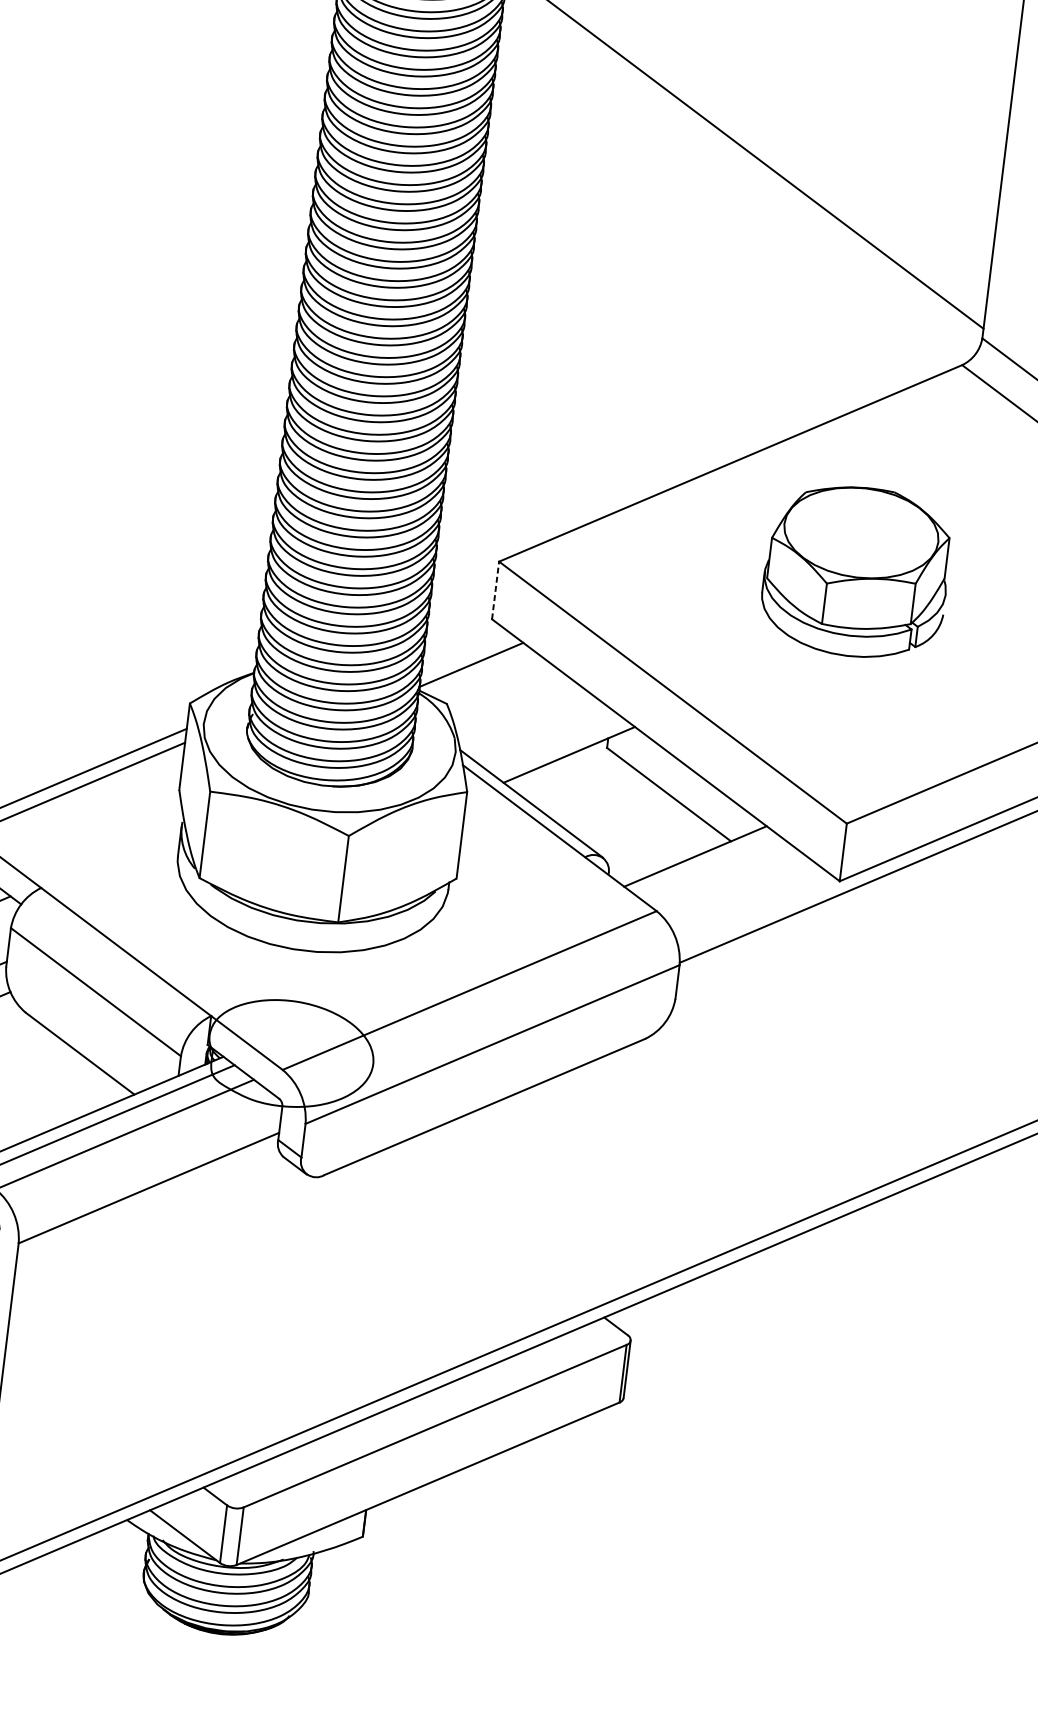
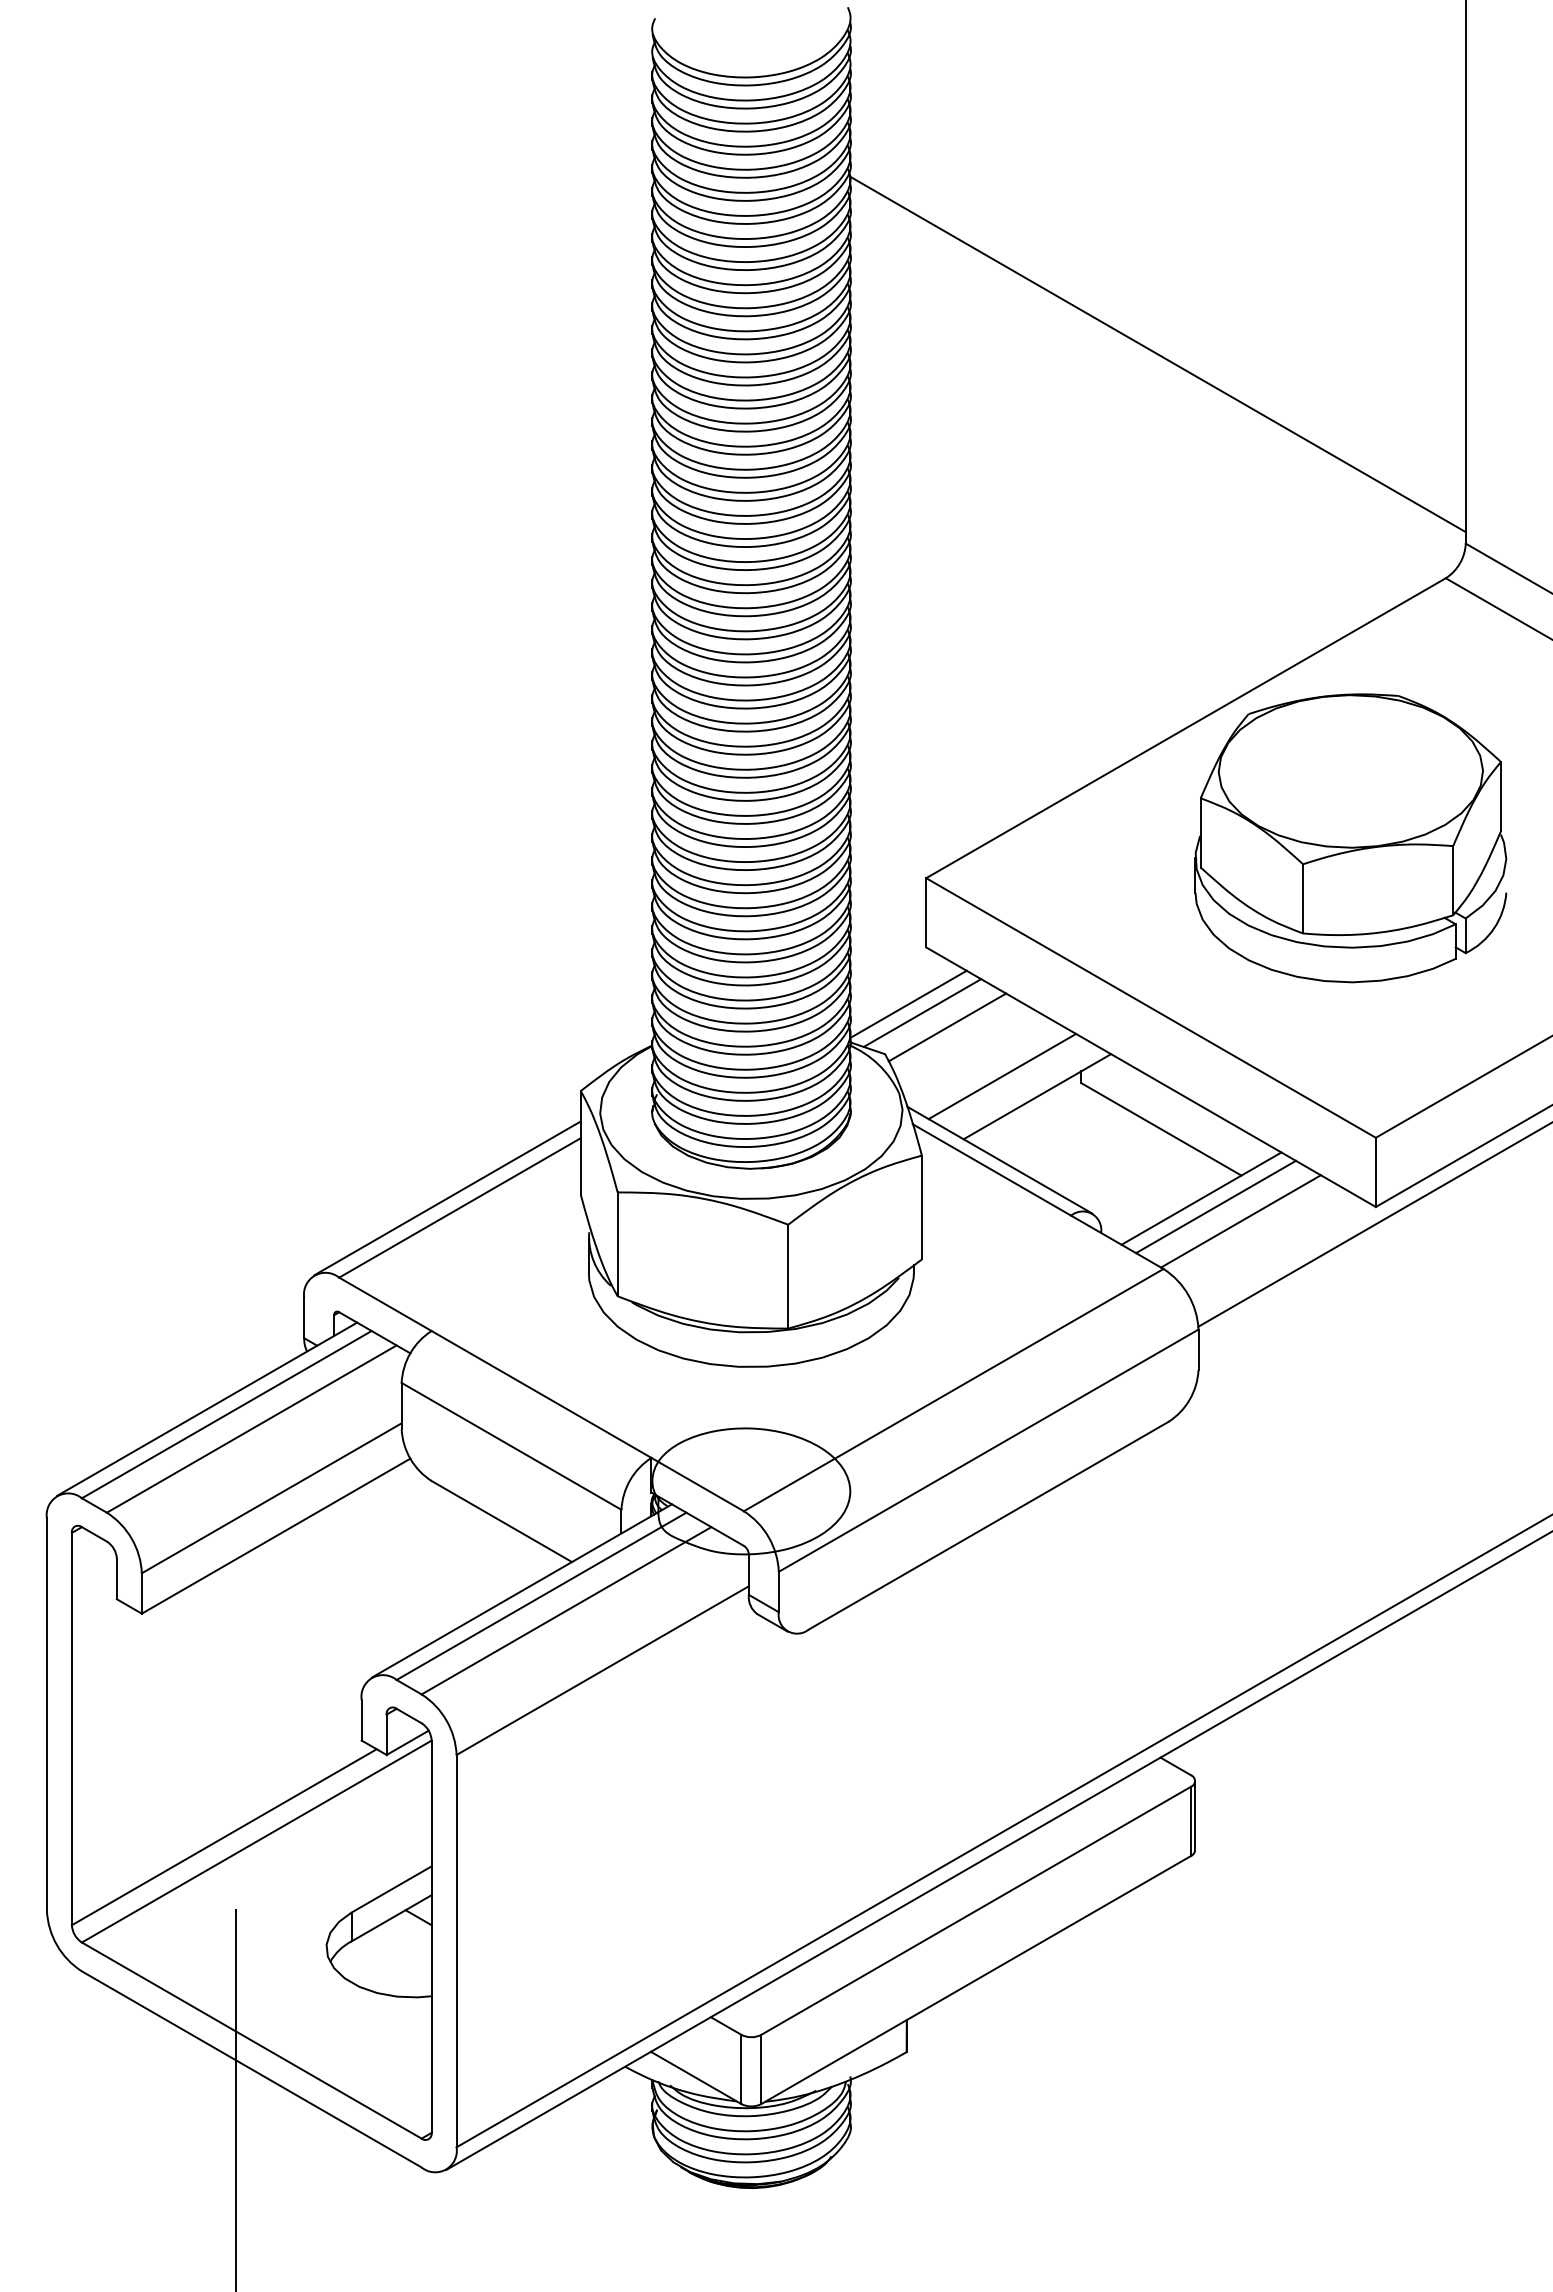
part: (856, 571) -> (1350, 838), size x1.43
line: (495, 590) -> (926, 912), dashed -> solid
line: (482, 673) -> (922, 1012), added
line: (501, 688) -> (947, 1027), added
line: (542, 734) -> (1002, 1076), added
line: (706, 864) -> (1215, 1206), added
line: (725, 879) -> (1240, 1221), added

